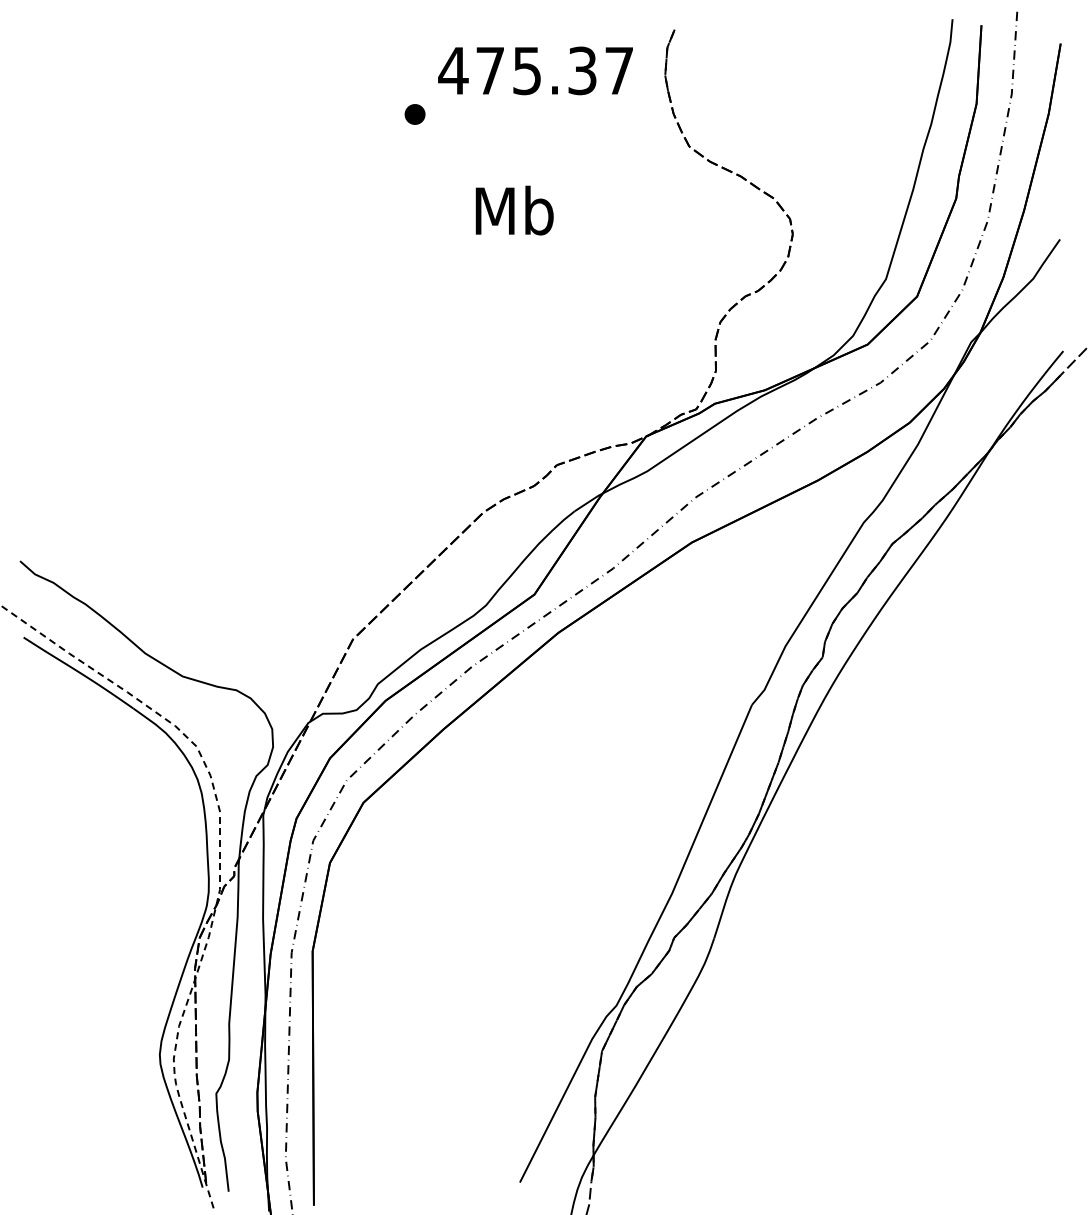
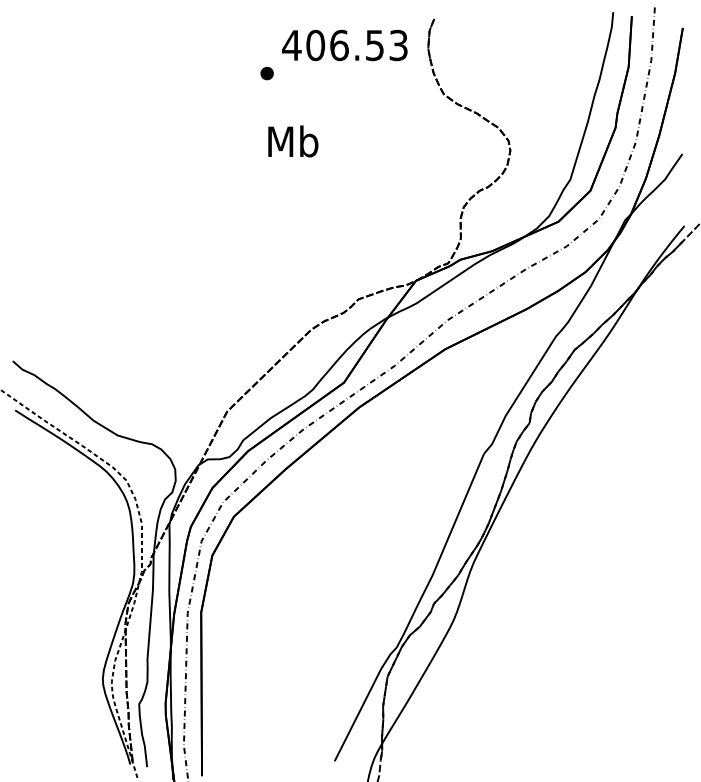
text: (553, 70) -> (356, 45), 475.37 -> 406.53
text: (514, 210) -> (293, 141), moved

